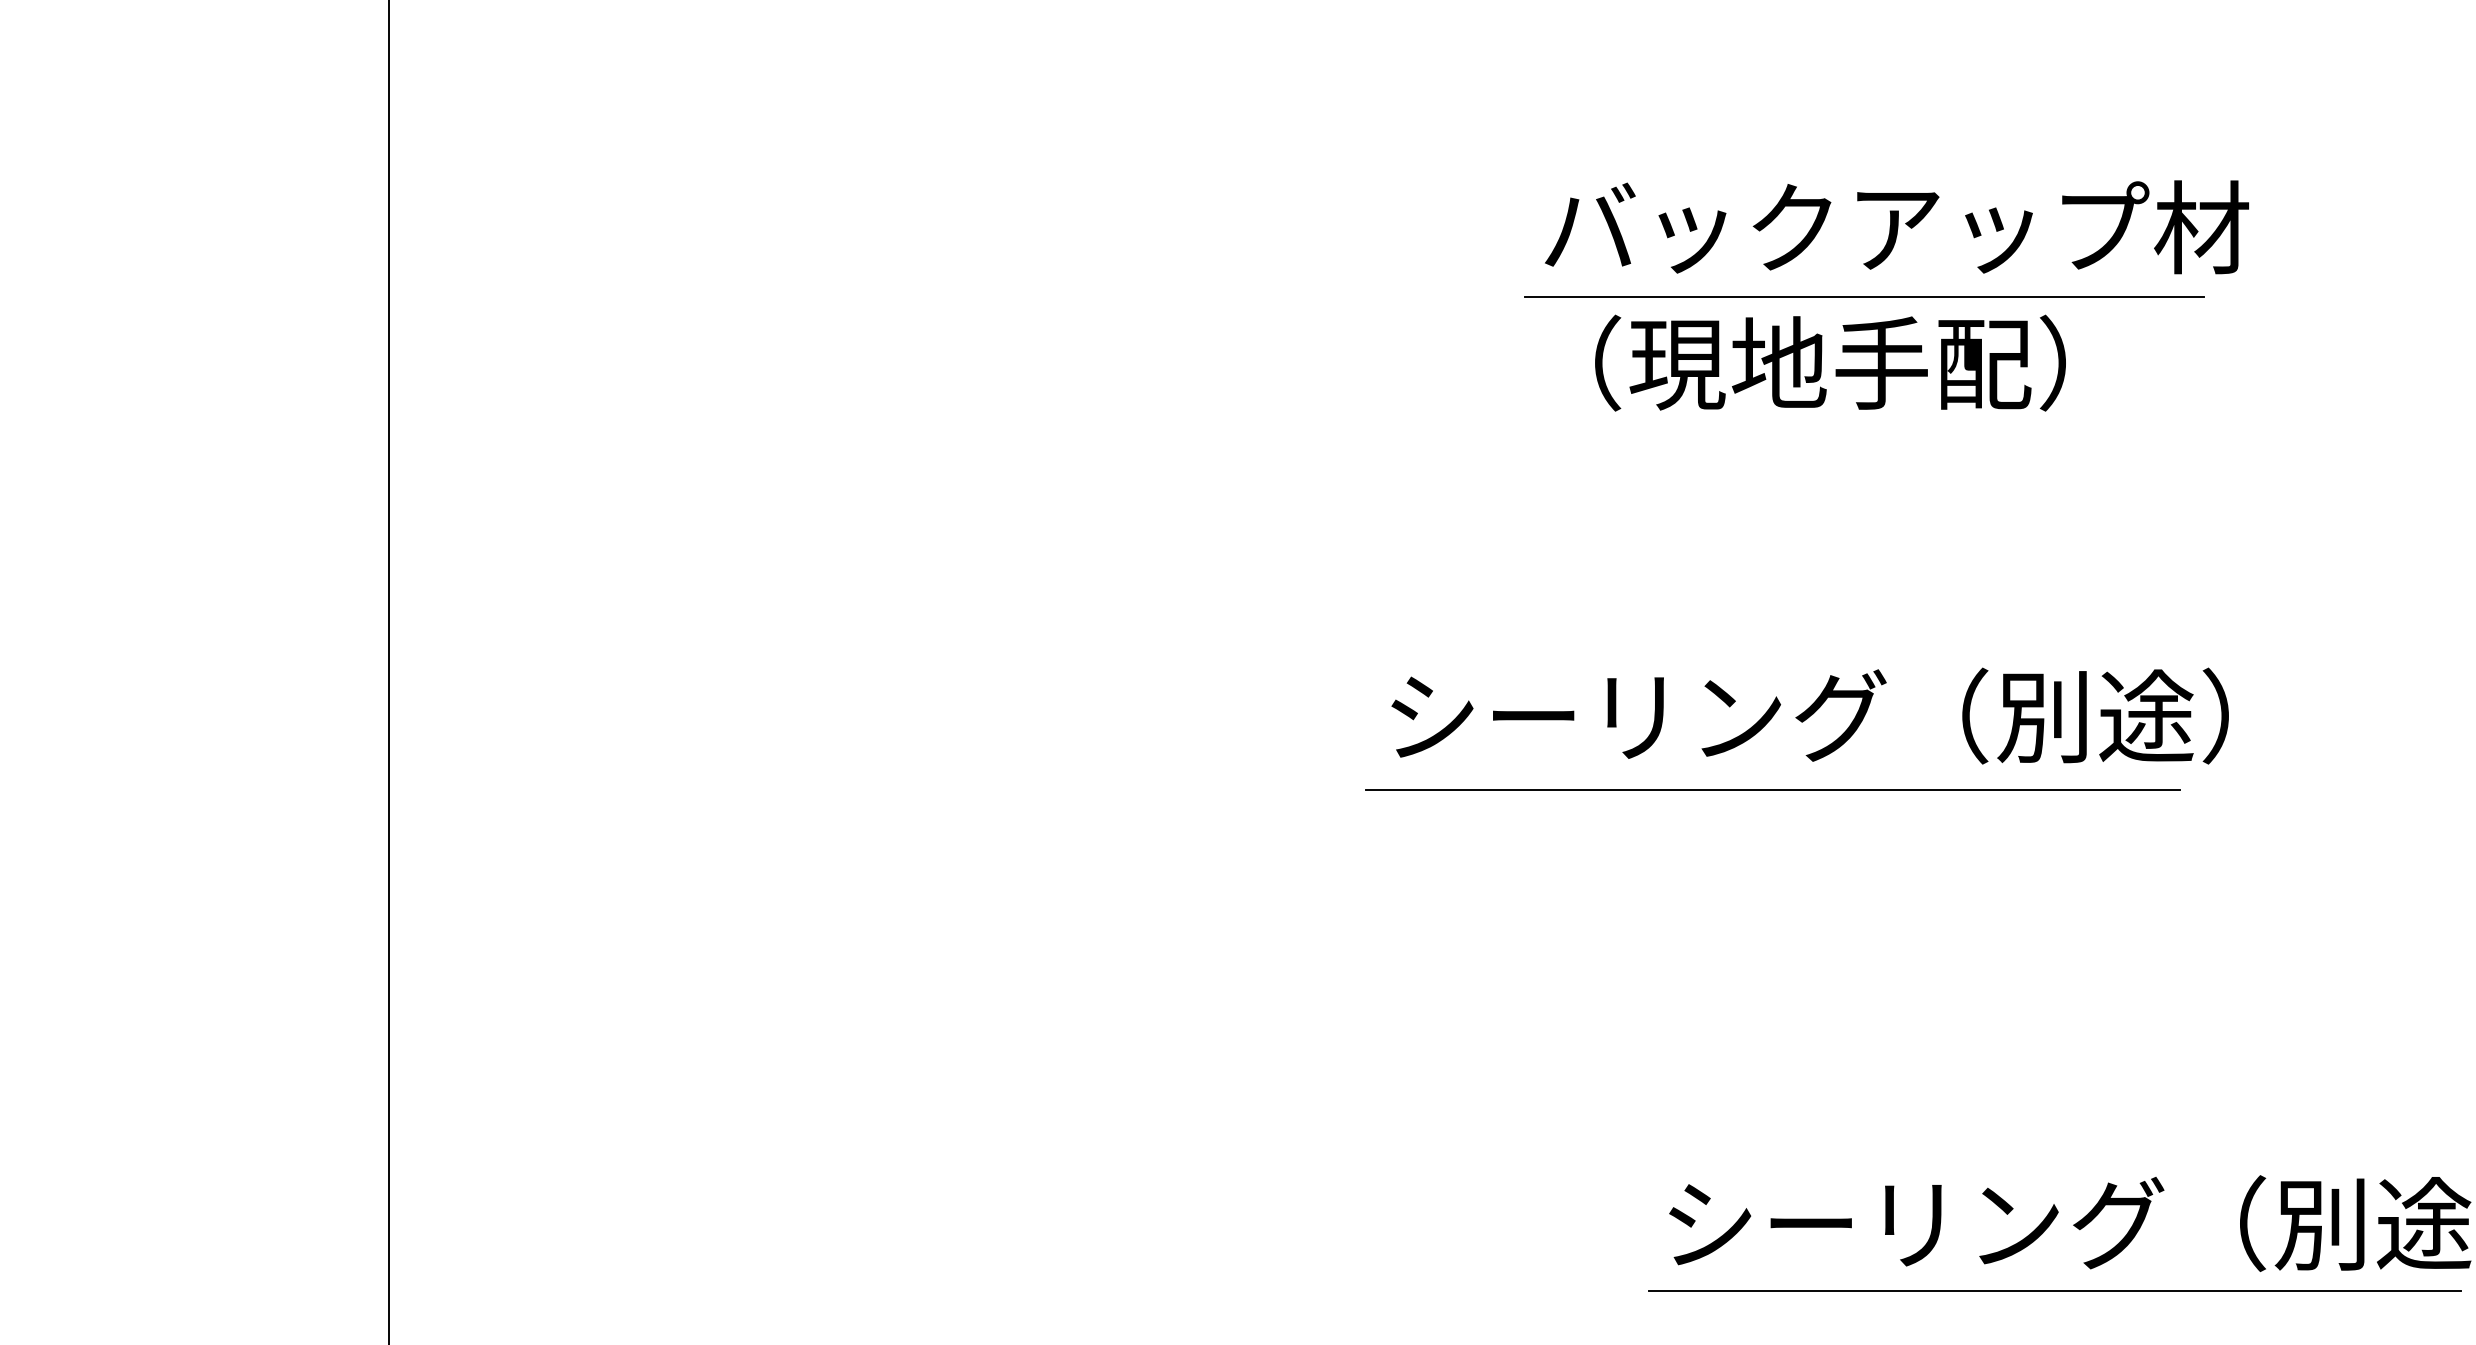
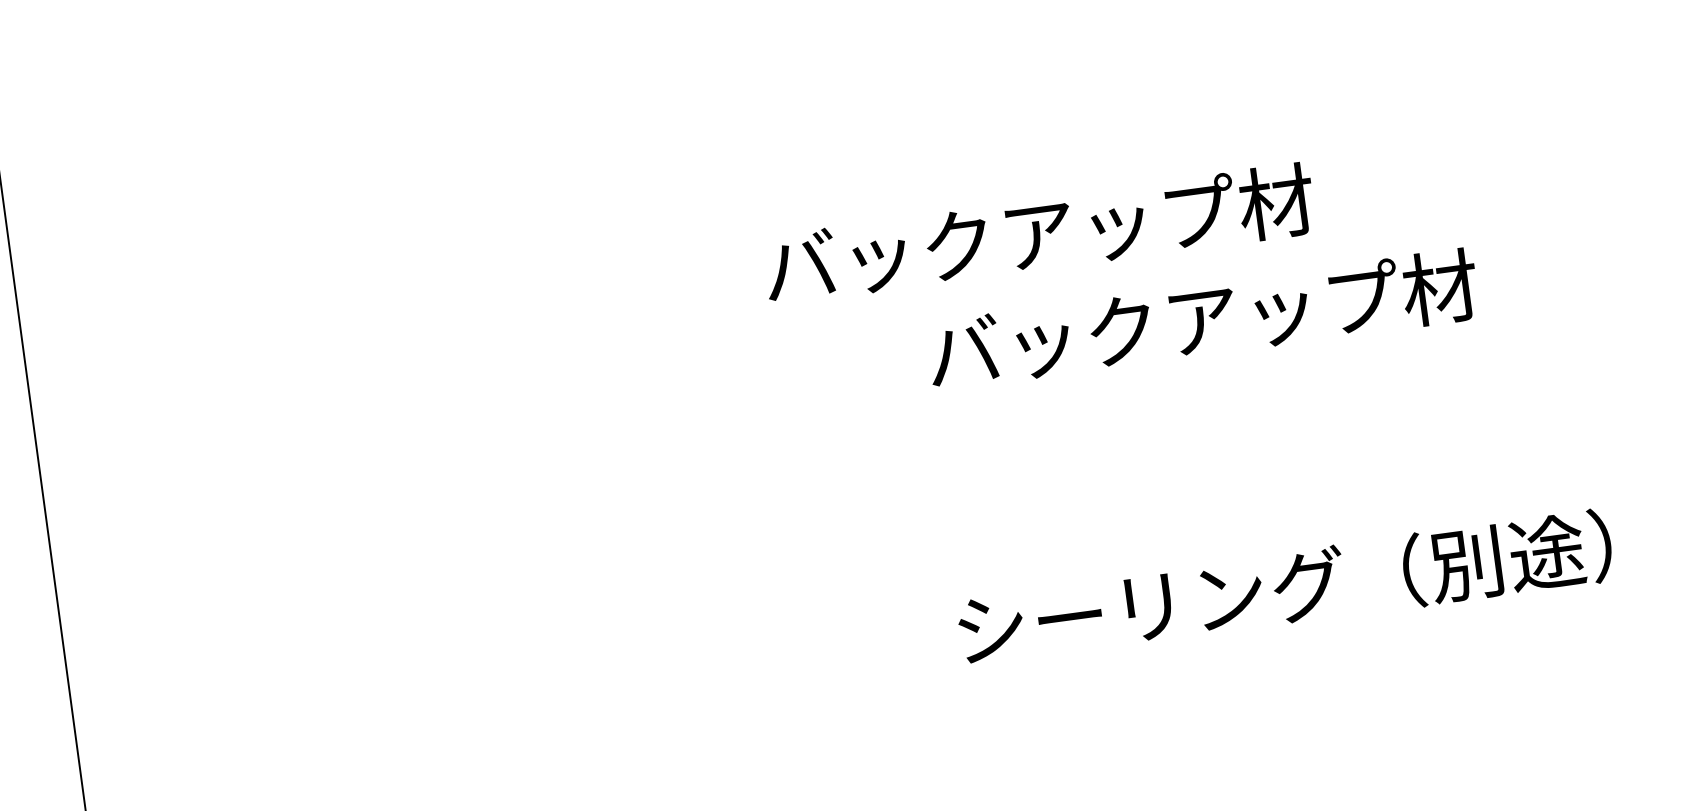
text: (1896, 227) -> (1038, 234), moved
line: (1863, 296) -> (1180, 269), removed
text: (1882, 362) -> (1202, 319), （現地手配） -> バックアップ材
text: (1809, 715) -> (1284, 587), moved
line: (1773, 790) -> (1162, 663), removed

